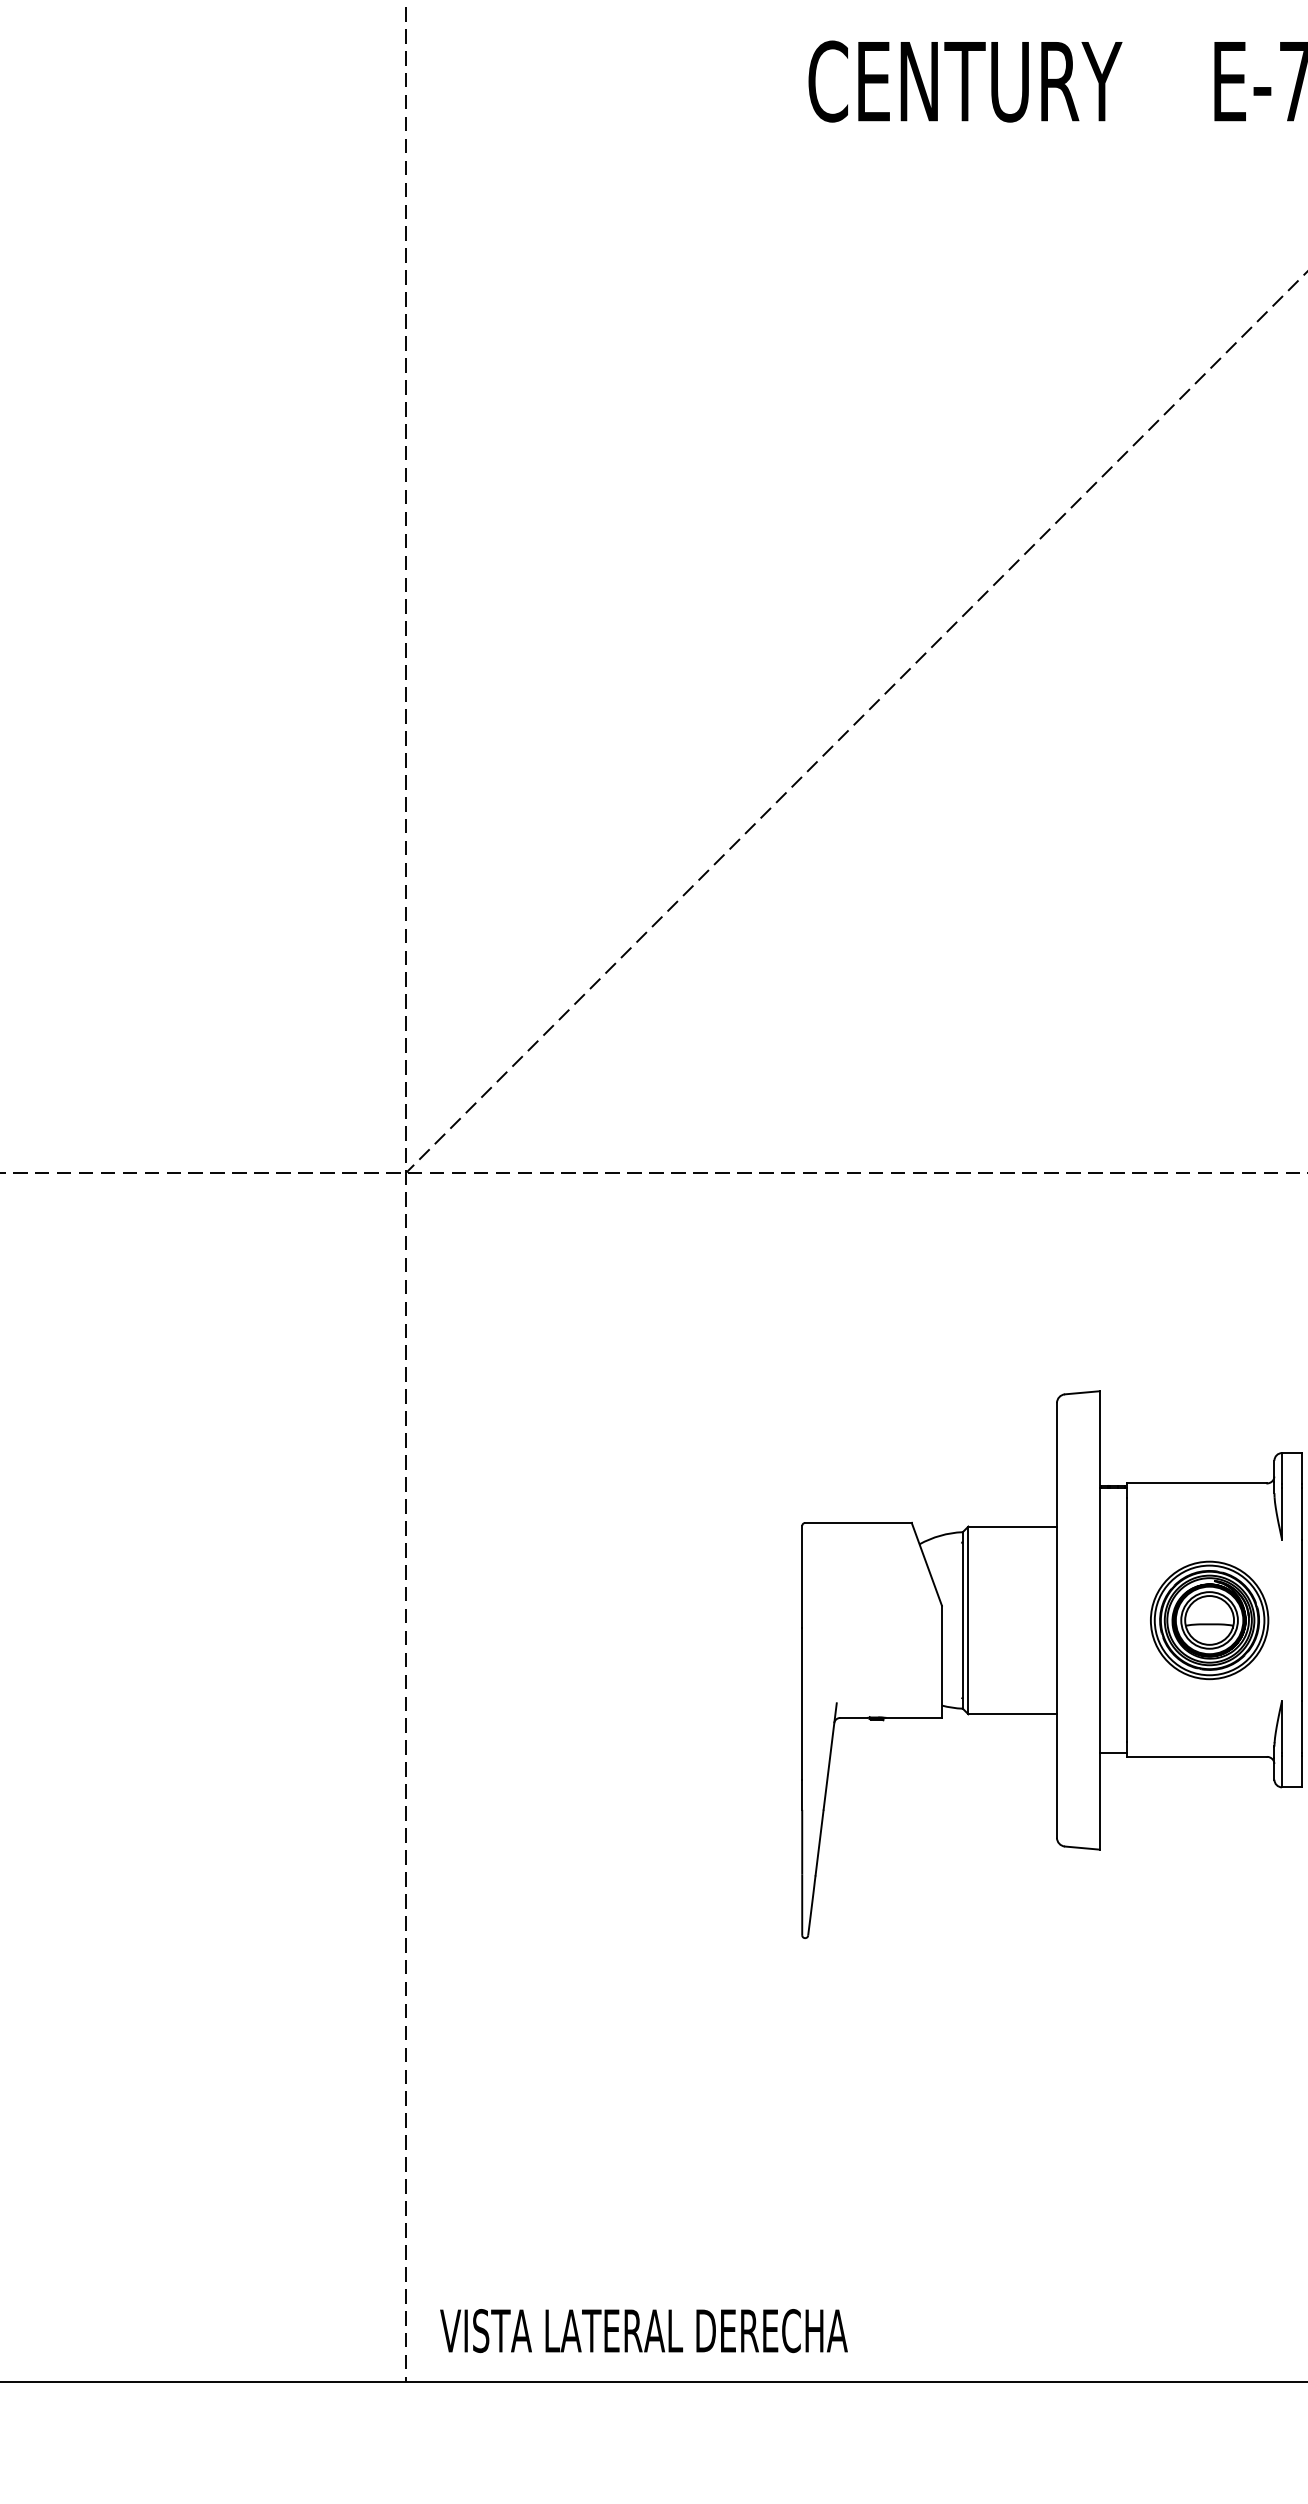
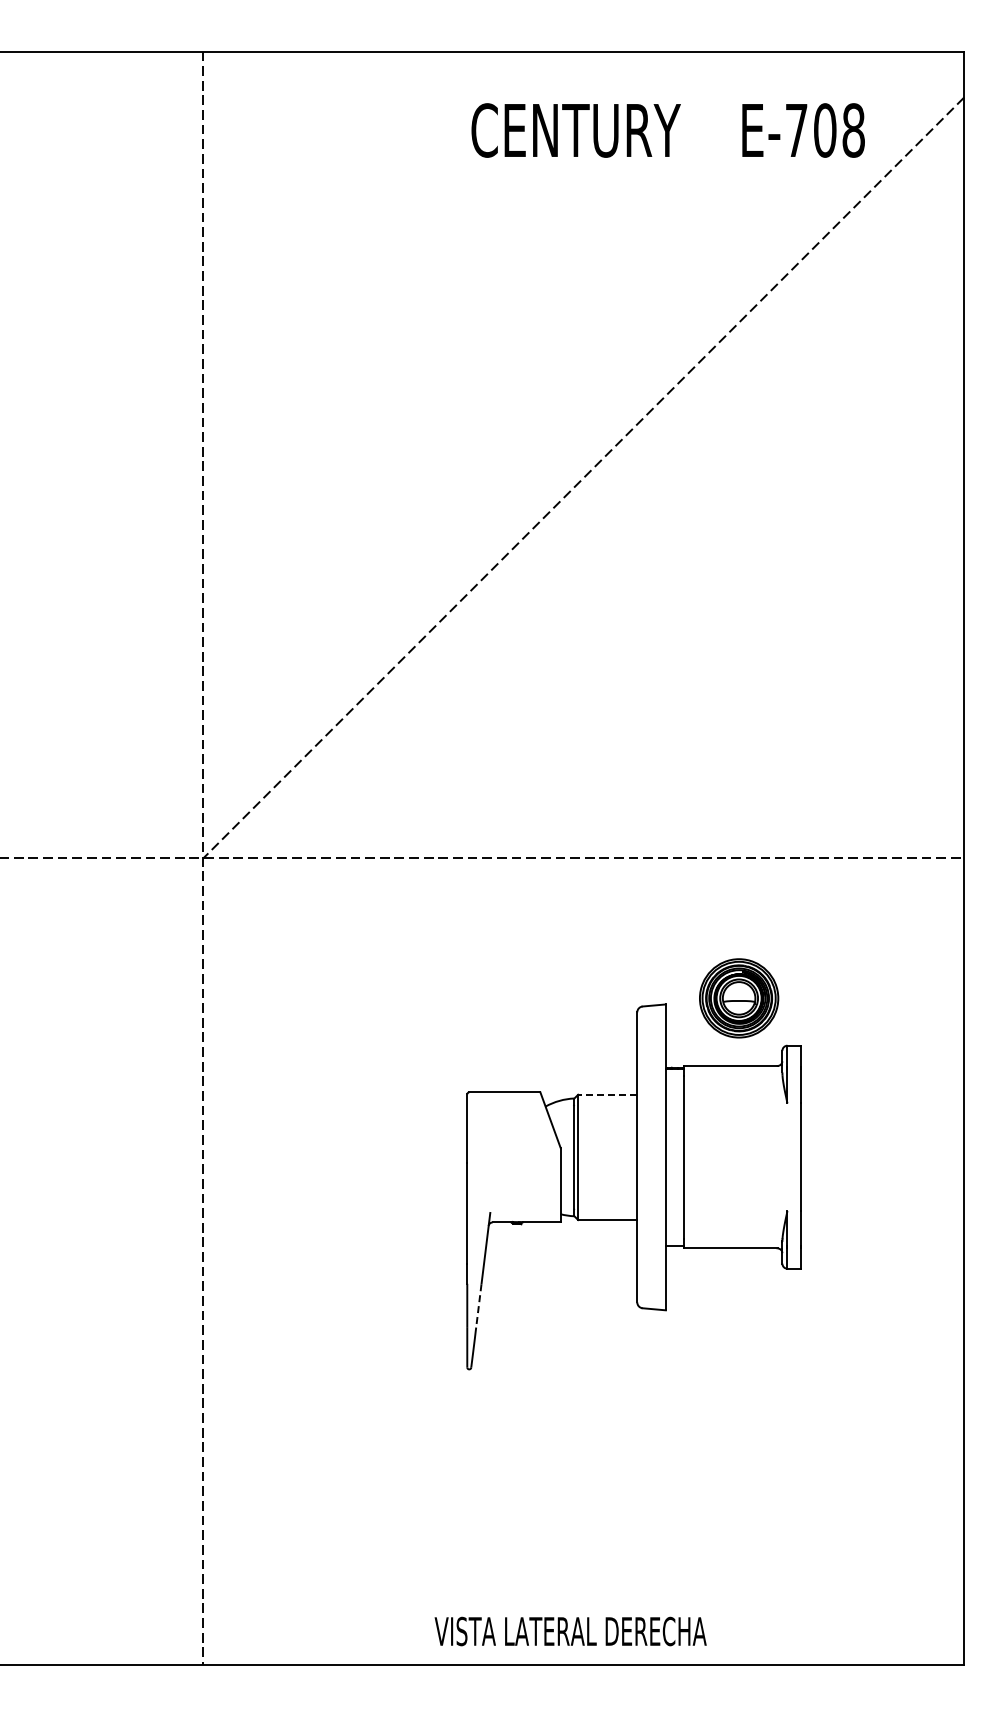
line: (1012, 1526) -> (607, 1094), solid -> dashed
part: (1210, 1620) -> (739, 998), moved
line: (819, 1842) -> (478, 1305), solid -> dashed
text: (643, 2330) -> (570, 1631), moved

